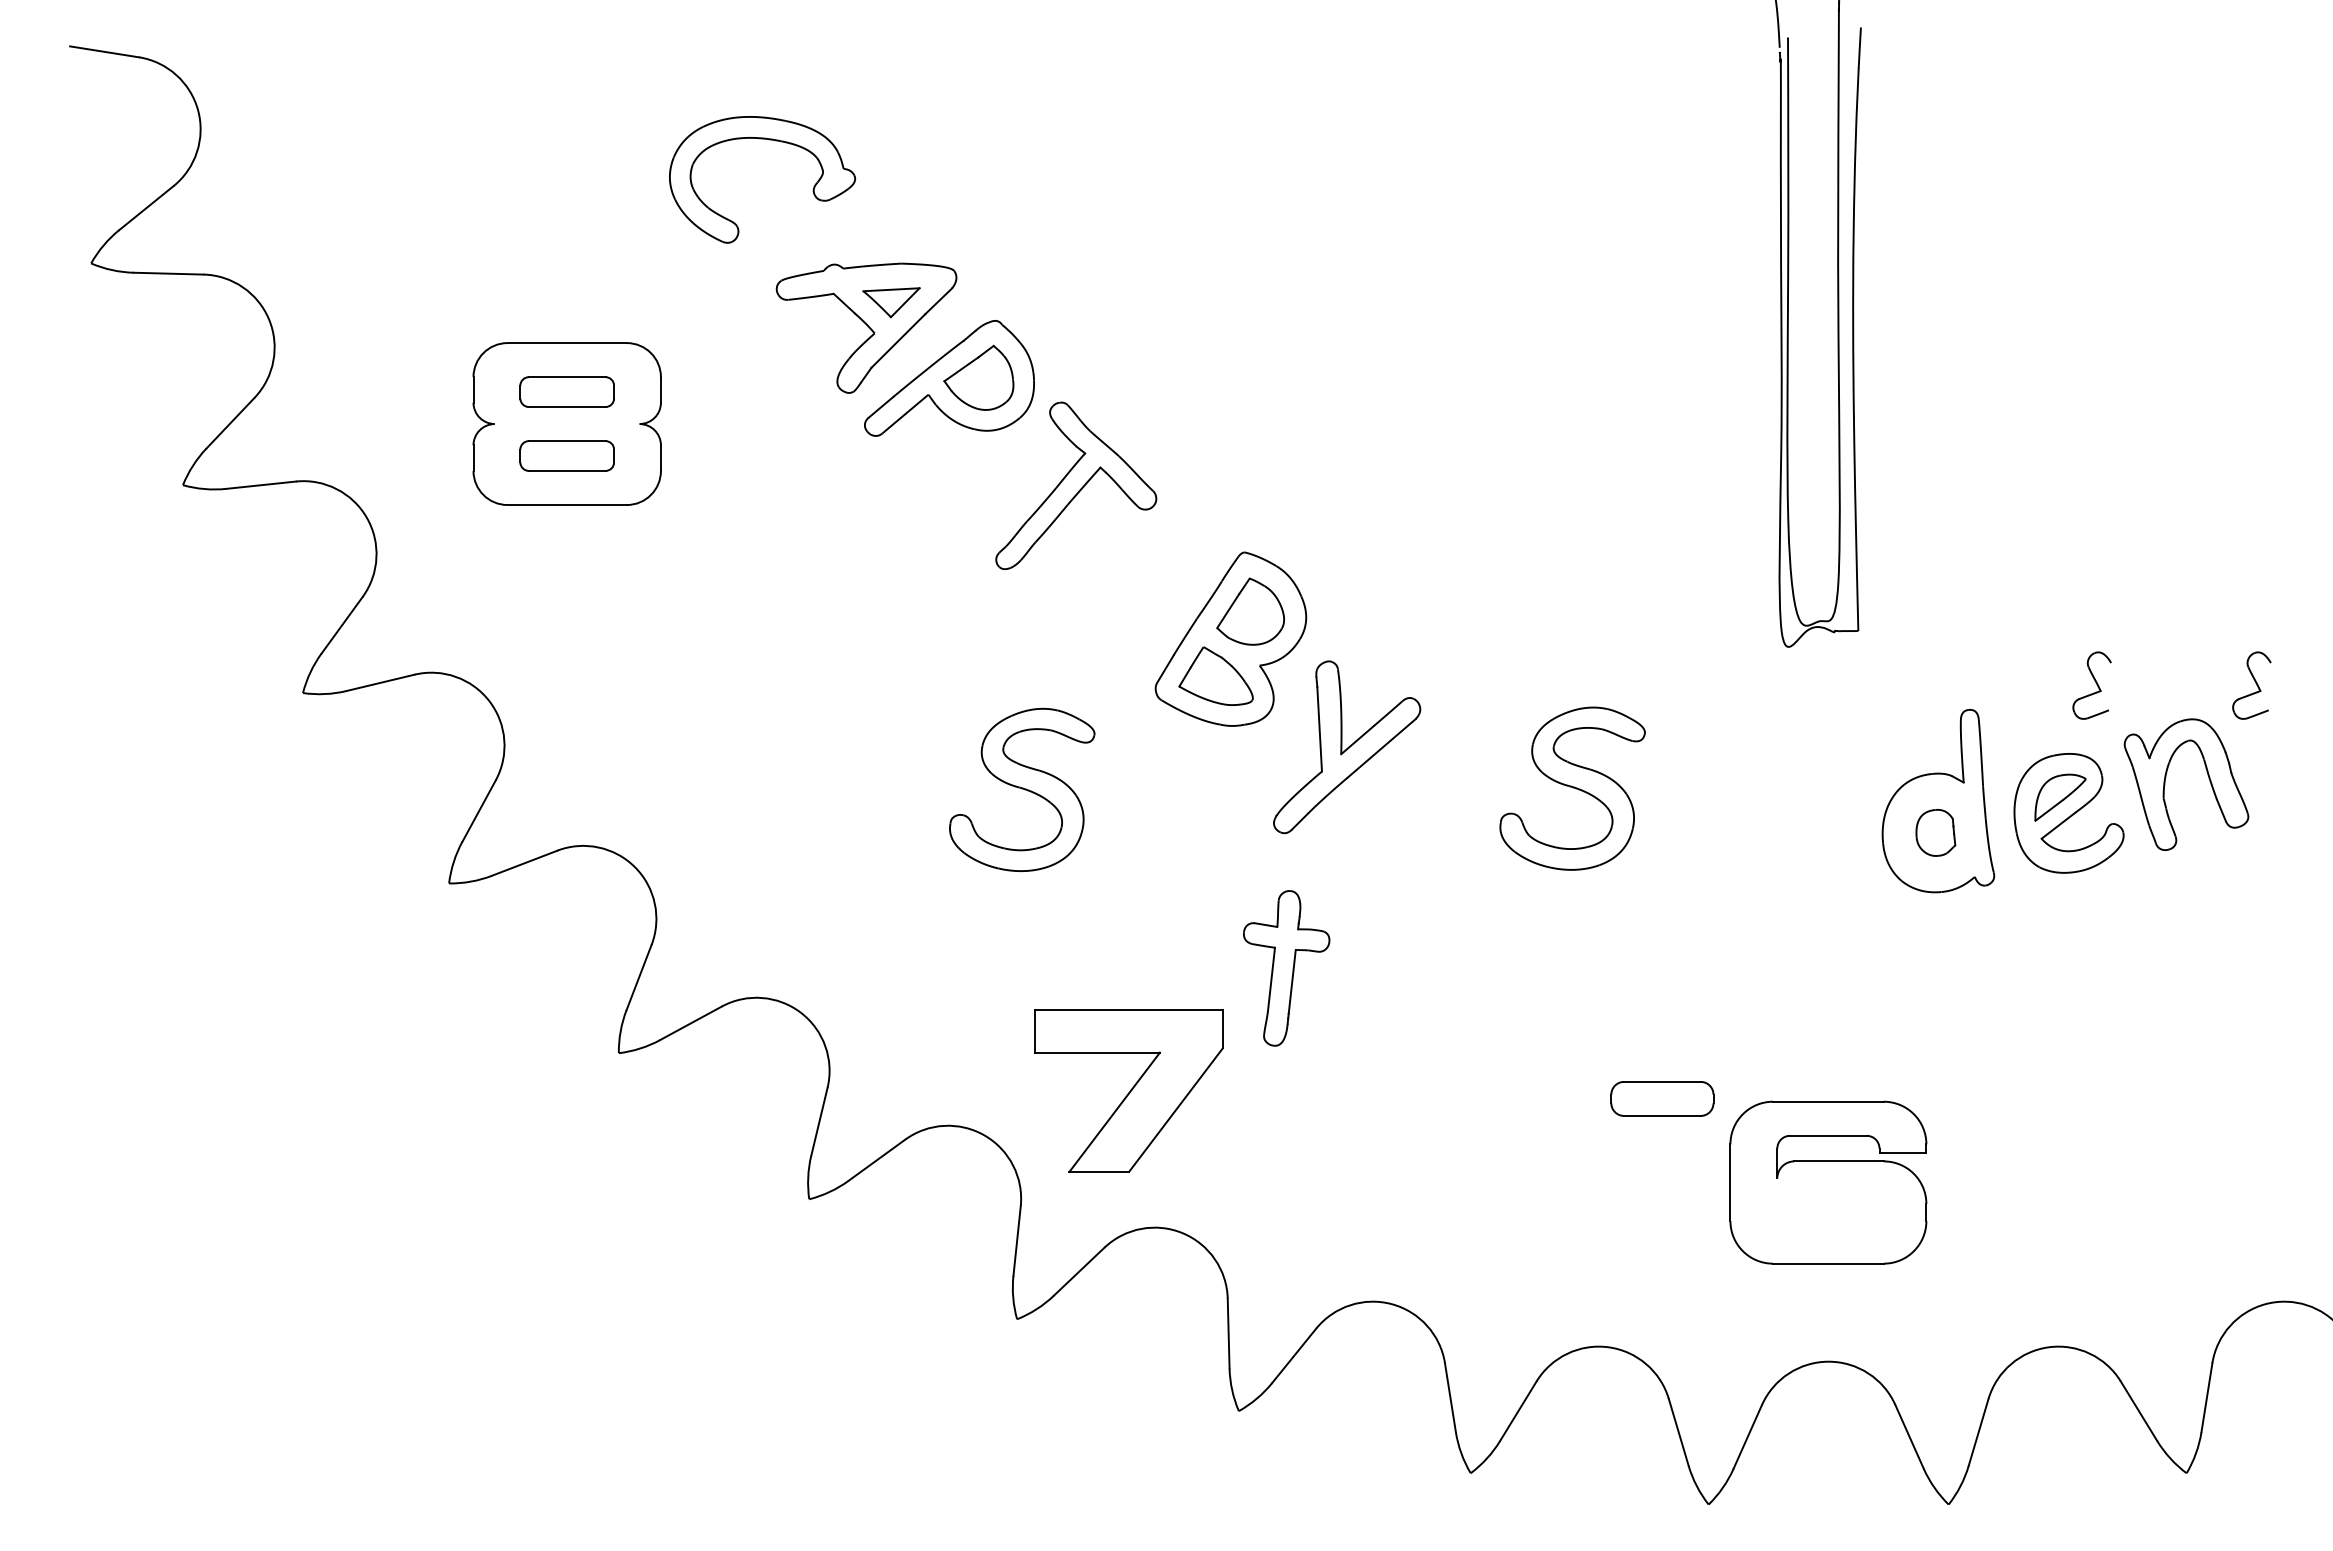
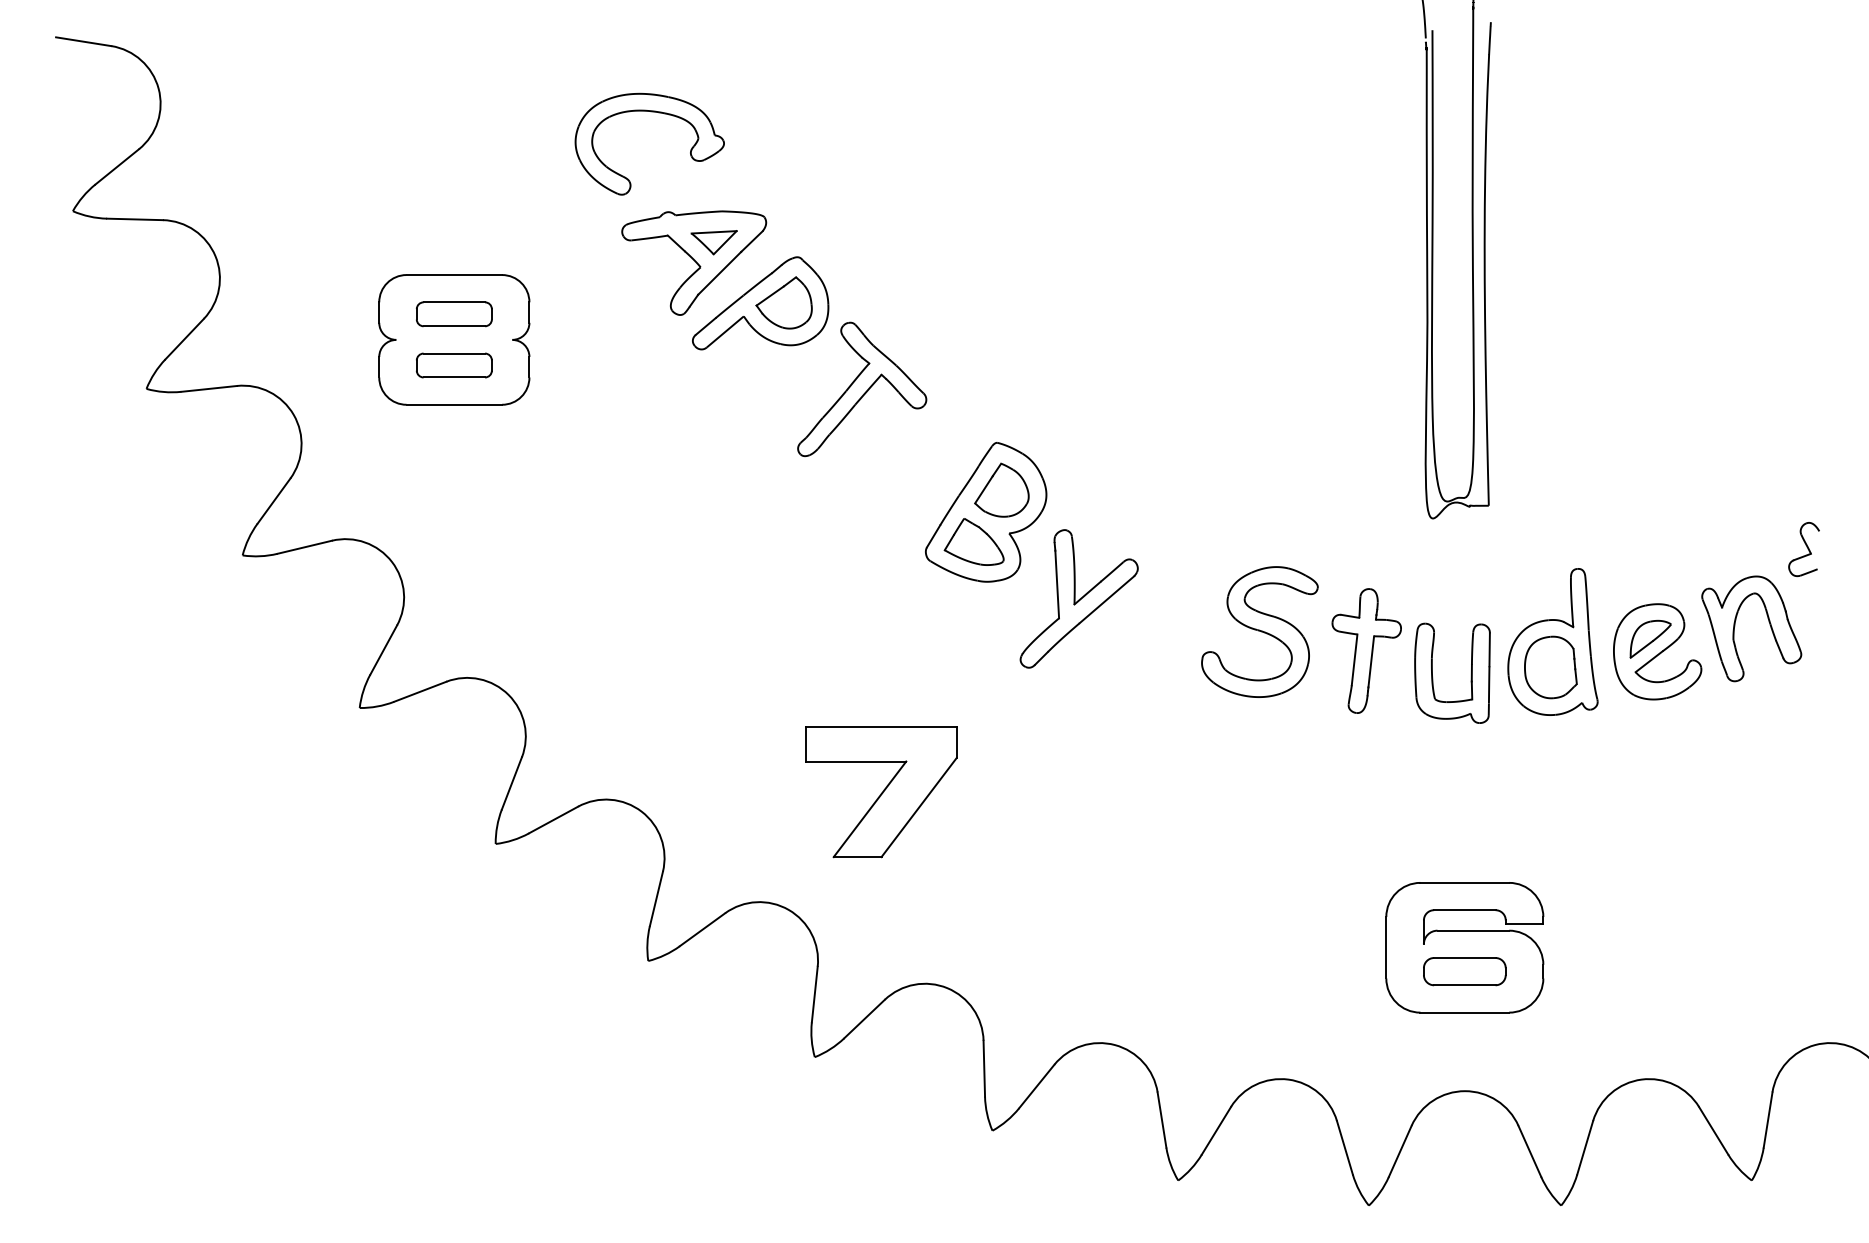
part: (764, 140) -> (651, 112), moved
part: (2091, 685) -> (1675, 549), removed
part: (1021, 789) -> (818, 632), removed
part: (1935, 832) -> (1550, 667), size x1.67
part: (1835, 842) -> (1470, 675), added
part: (1286, 967) -> (1366, 650), moved
part: (1129, 1091) -> (881, 792), moved
part: (1661, 1098) -> (1464, 971), moved

